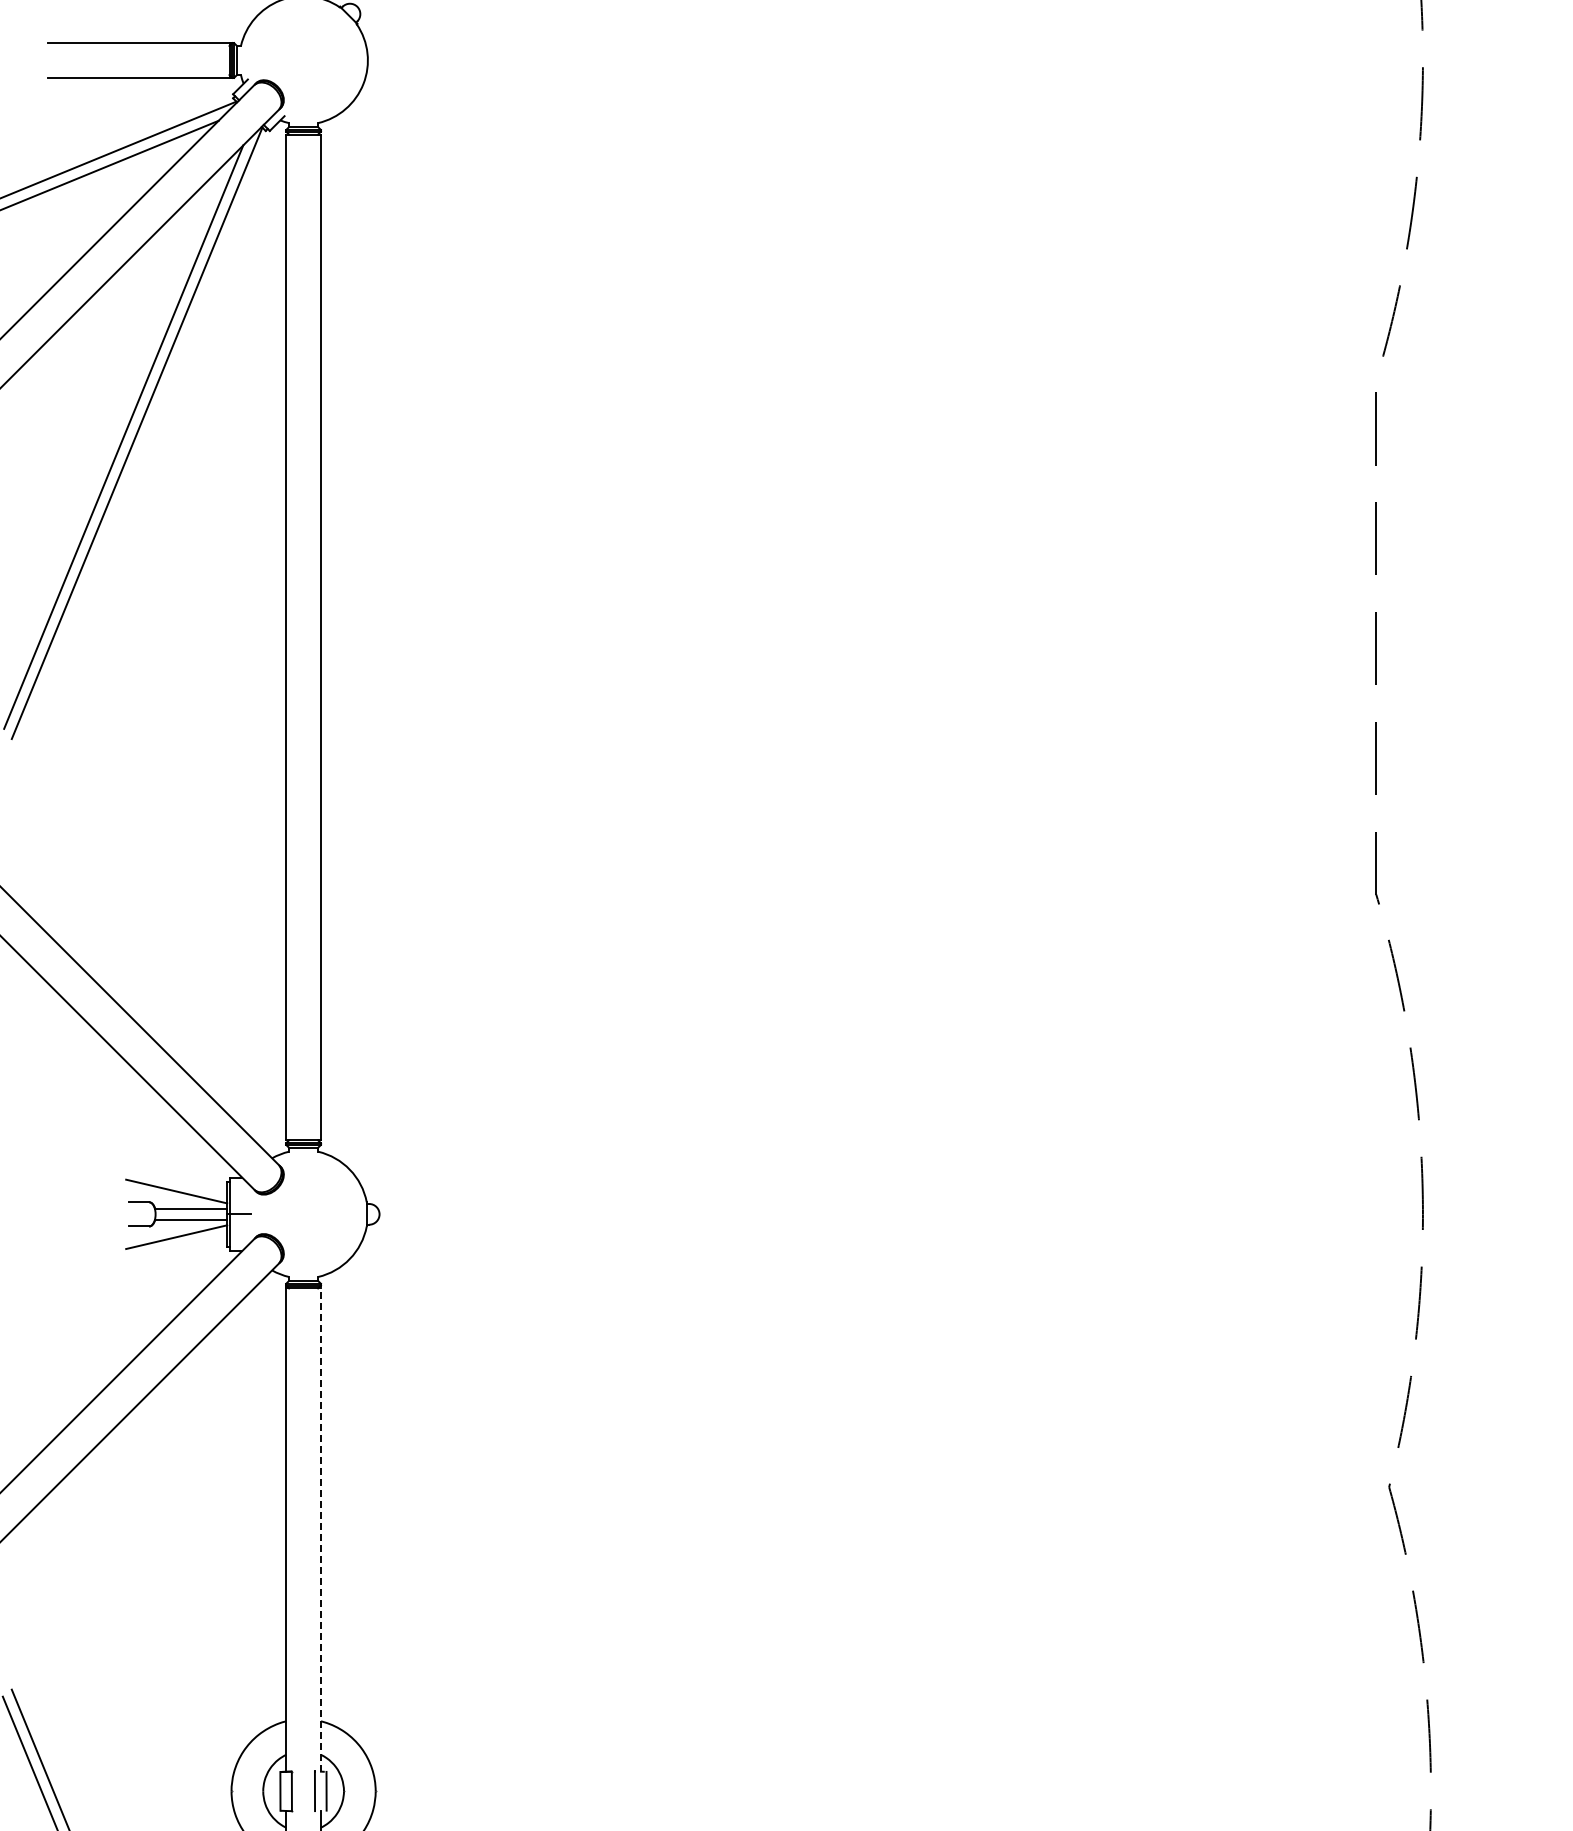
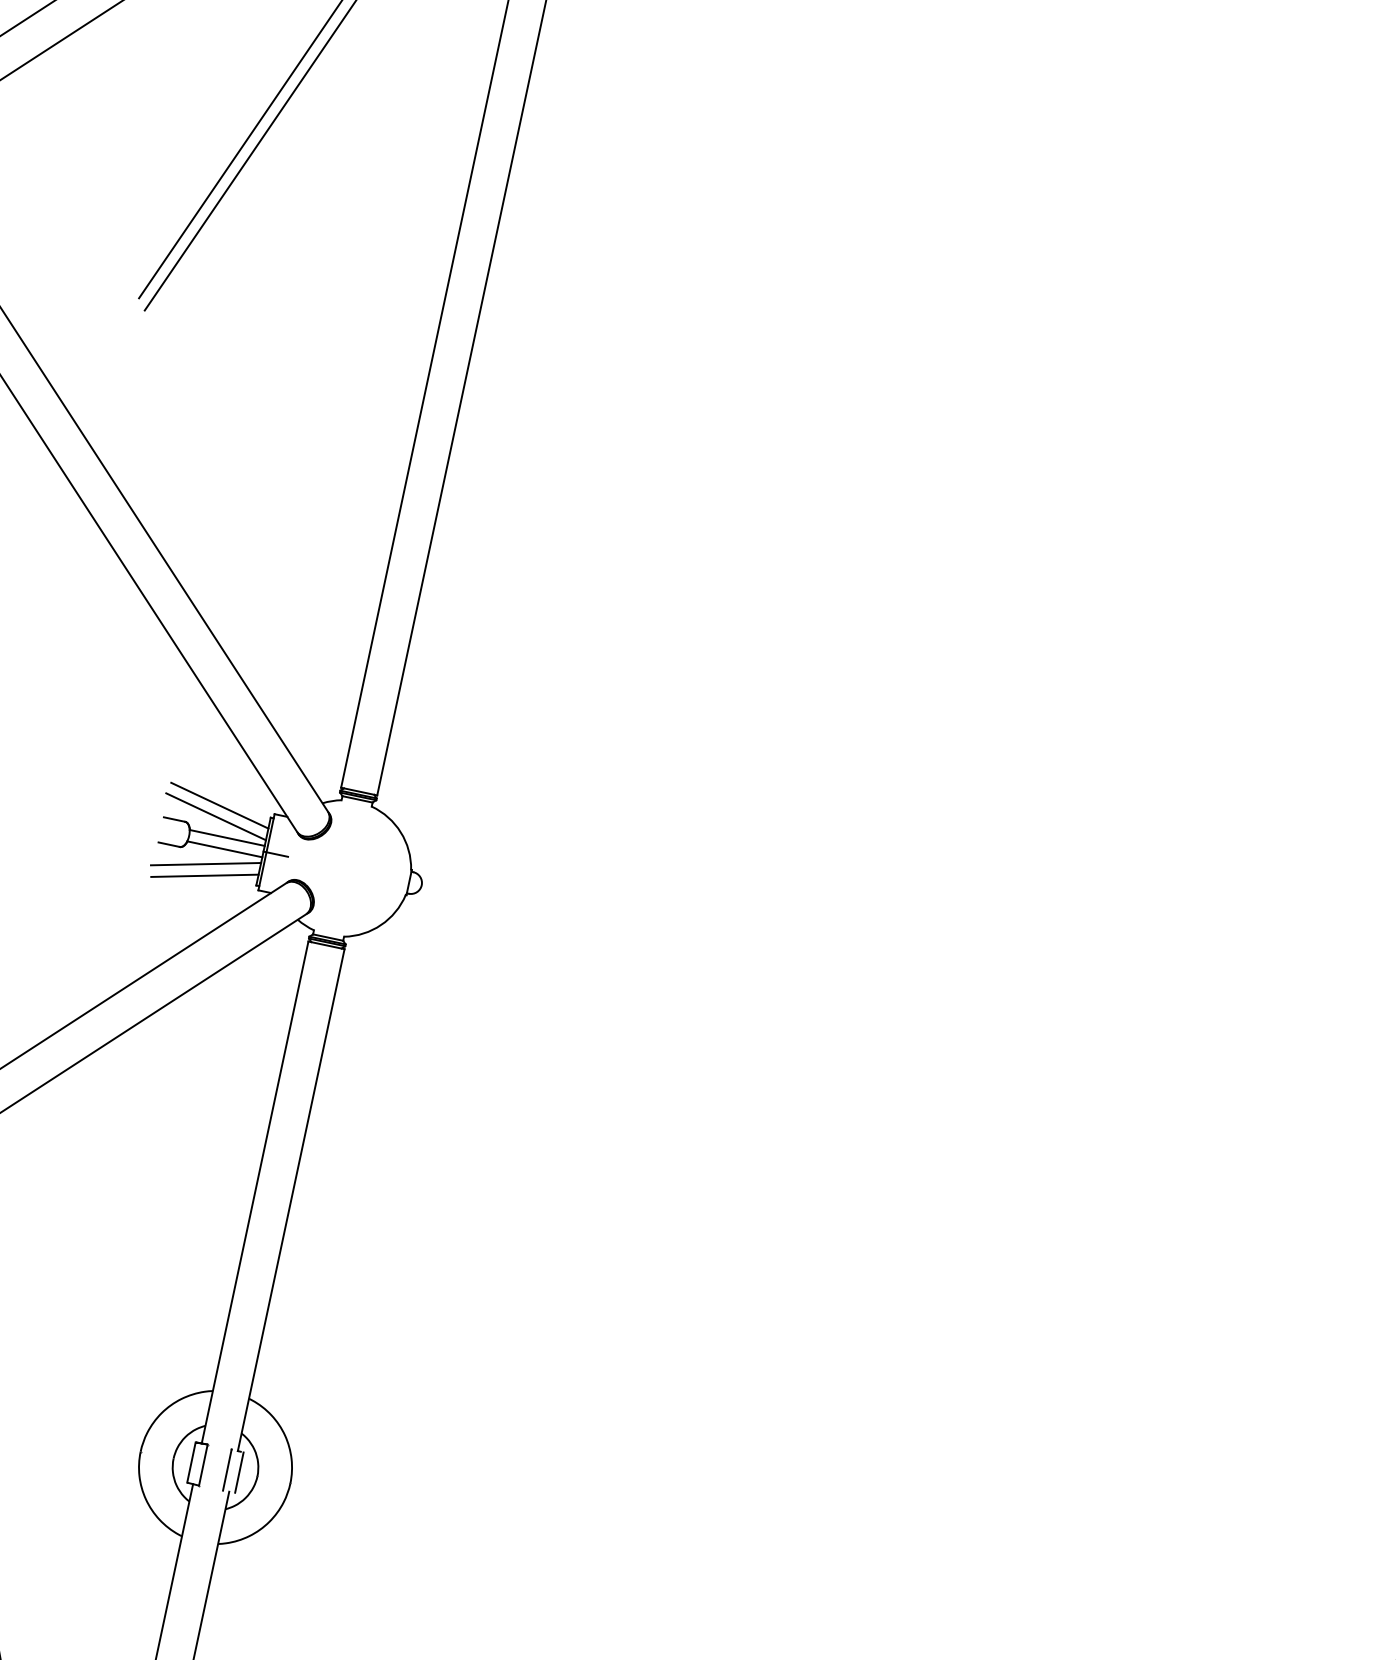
line: (177, 1180) -> (219, 805), added
line: (177, 1247) -> (204, 875), added
line: (320, 1530) -> (290, 1200), dashed -> solid

